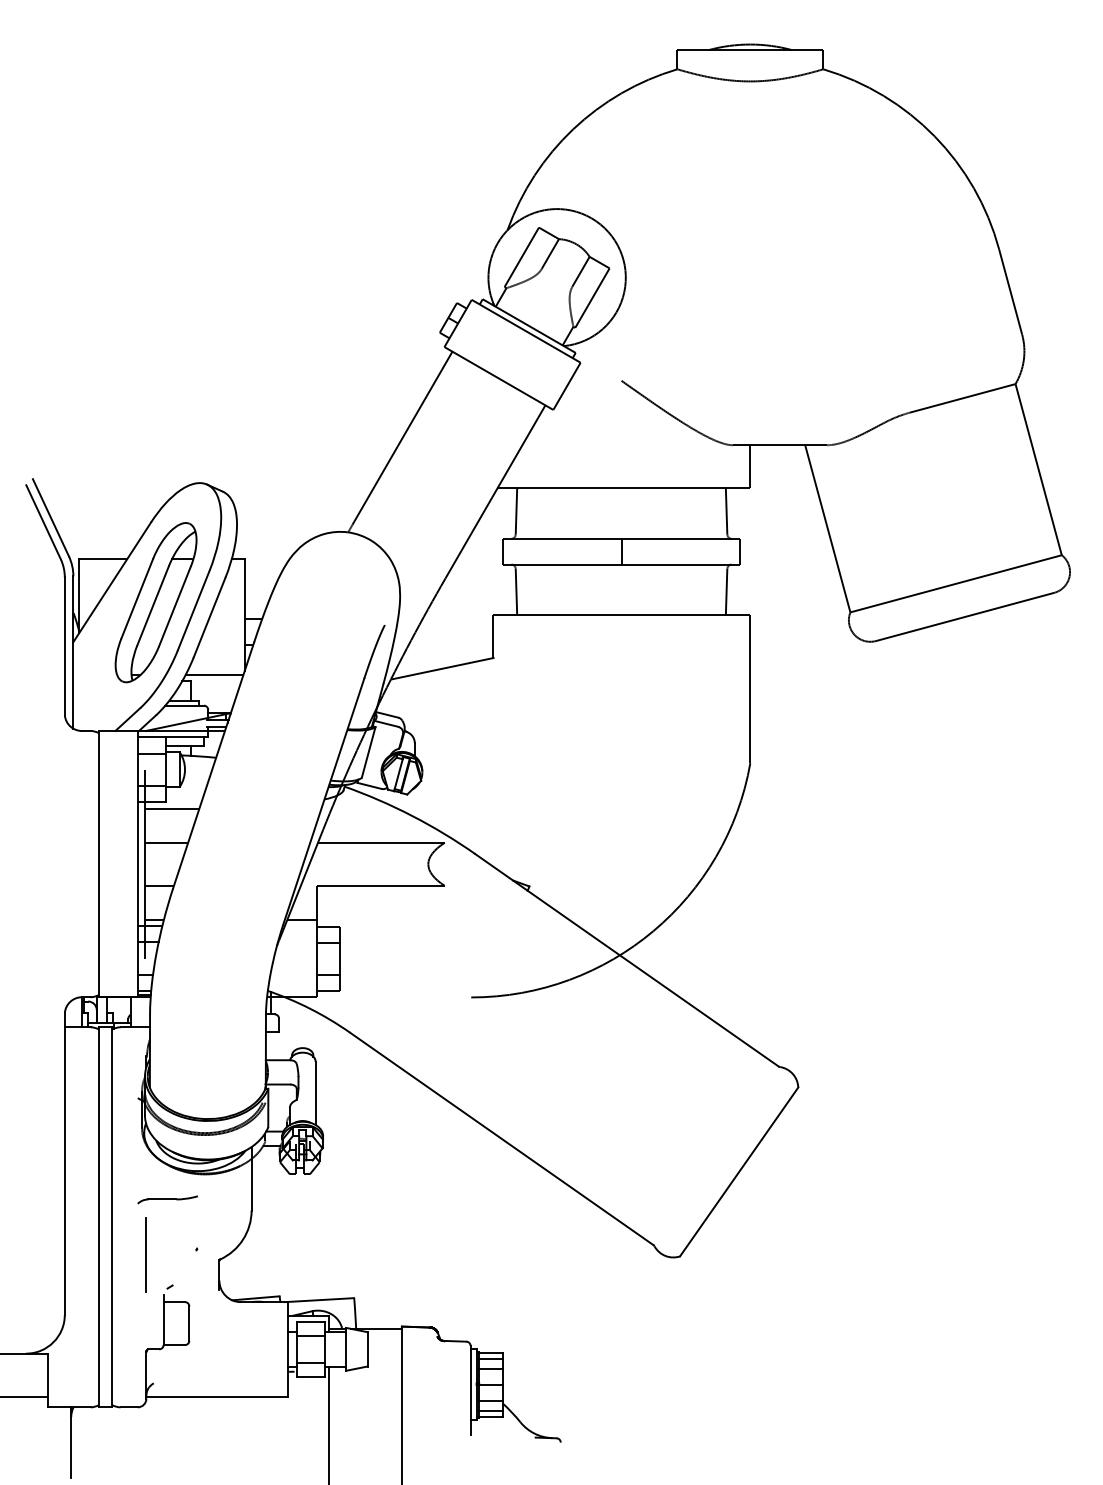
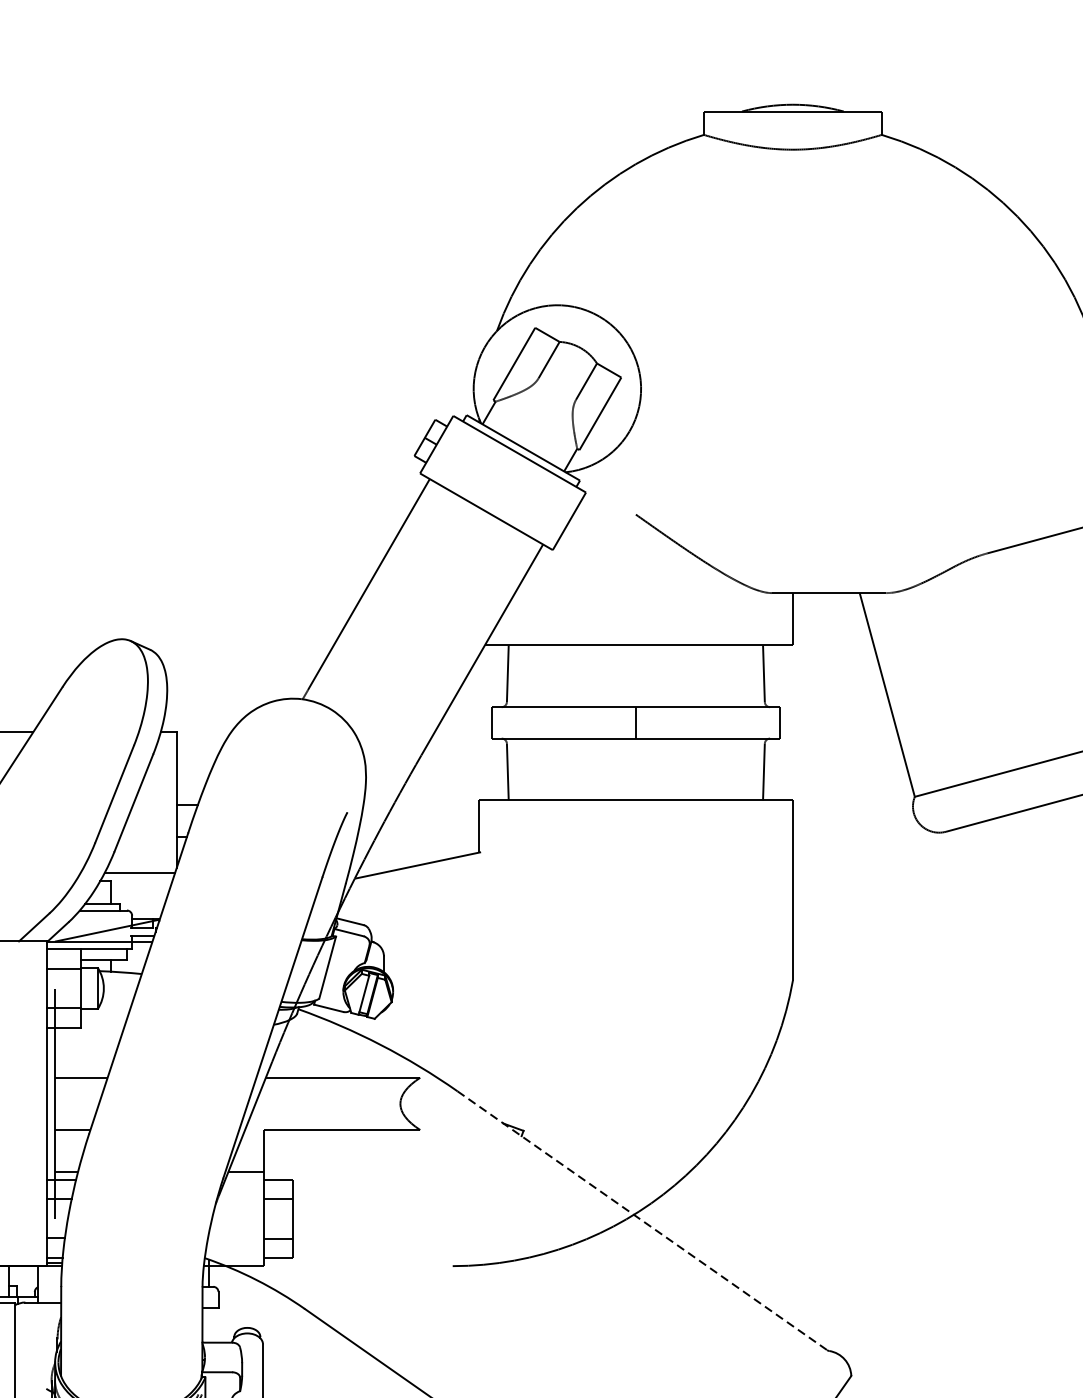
part: (155, 602) -> (67, 784), removed
line: (171, 808) -> (87, 1035), removed
line: (627, 960) -> (643, 1221), solid -> dashed

